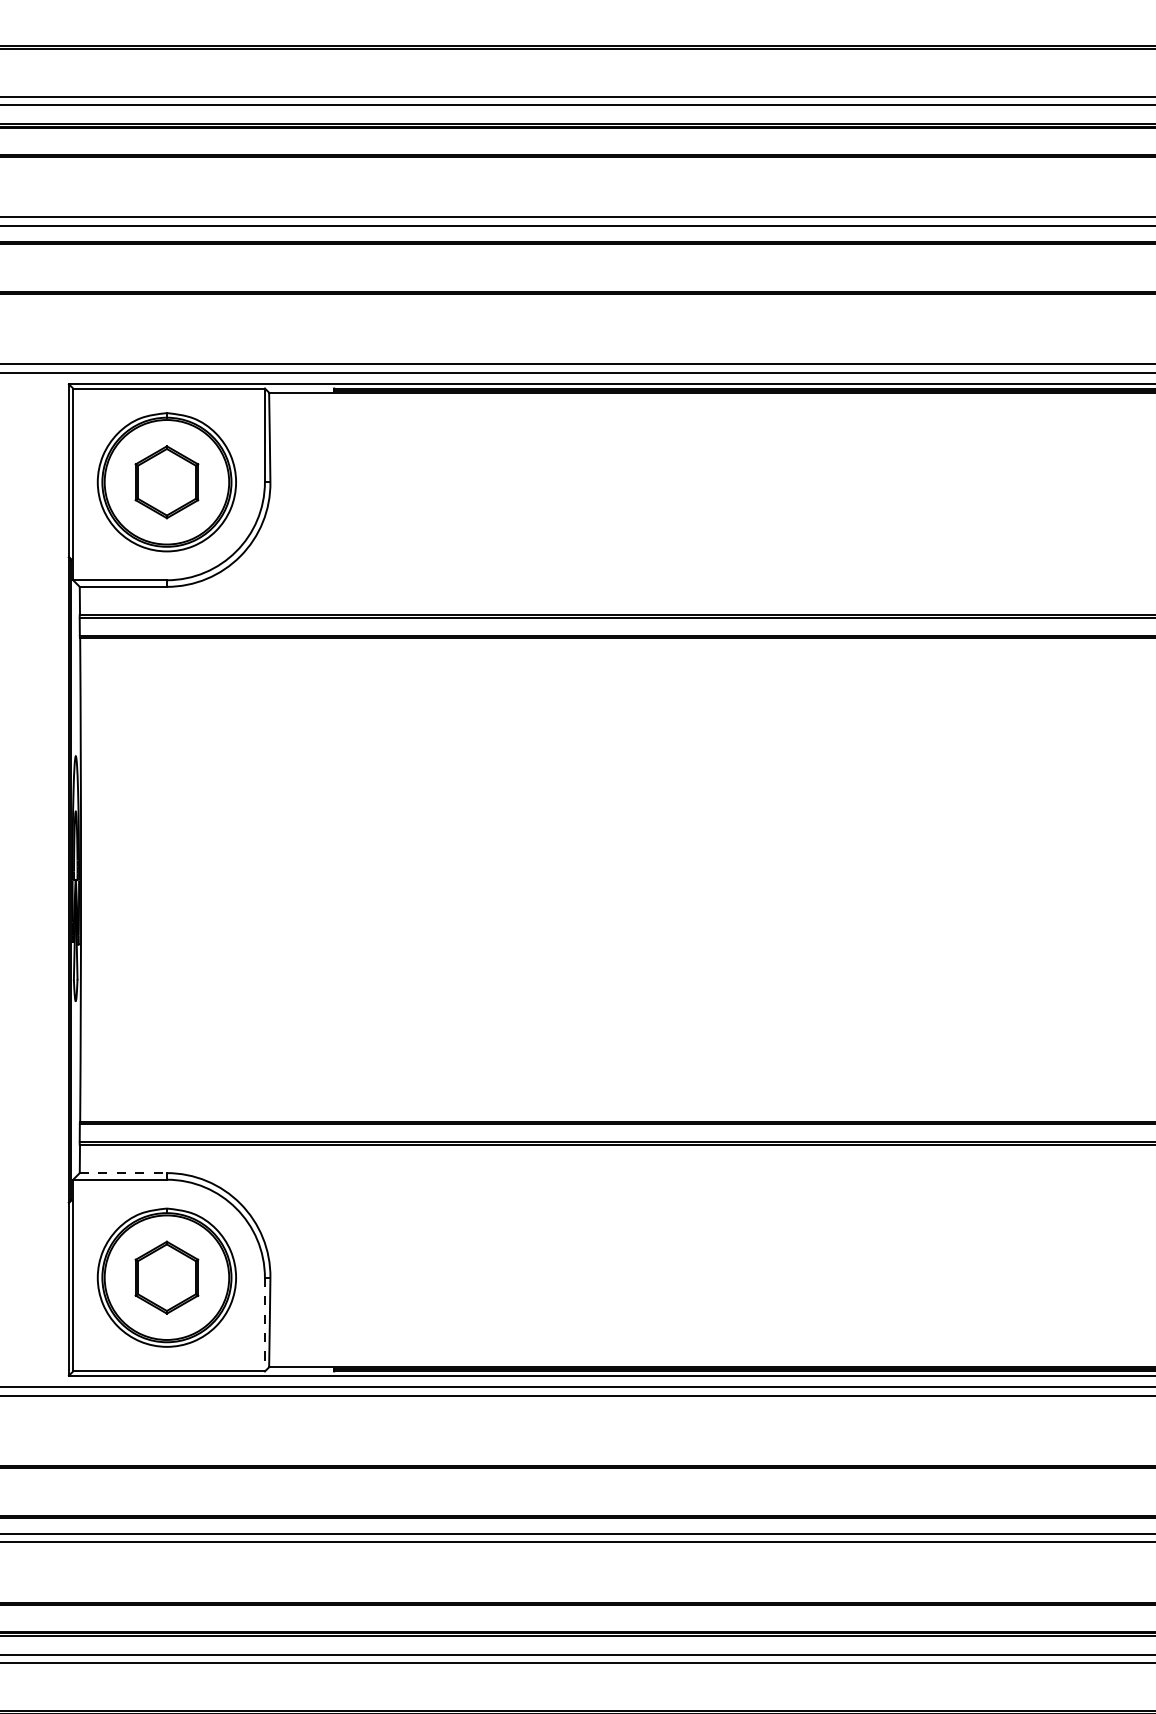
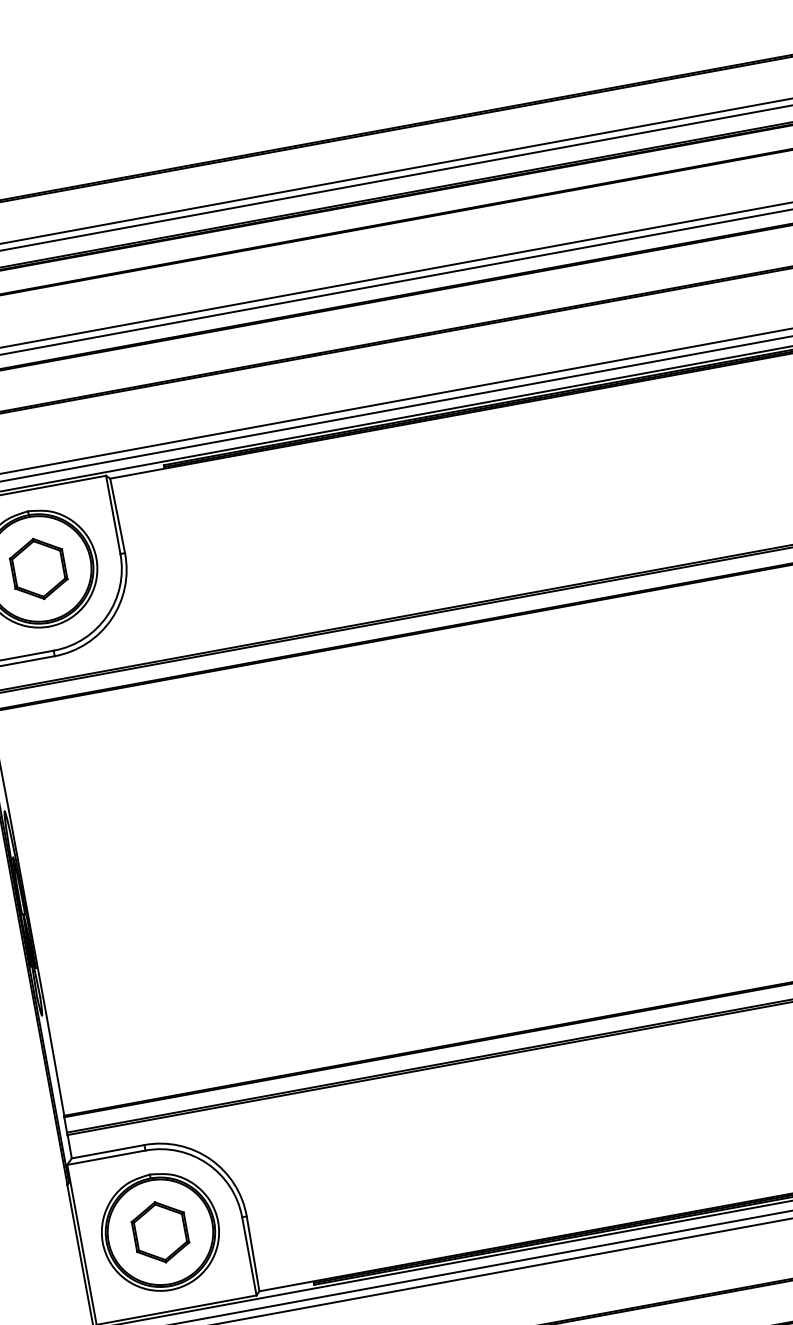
line: (123, 1173) -> (108, 1152), dashed -> solid
line: (264, 1324) -> (248, 1256), dashed -> solid

